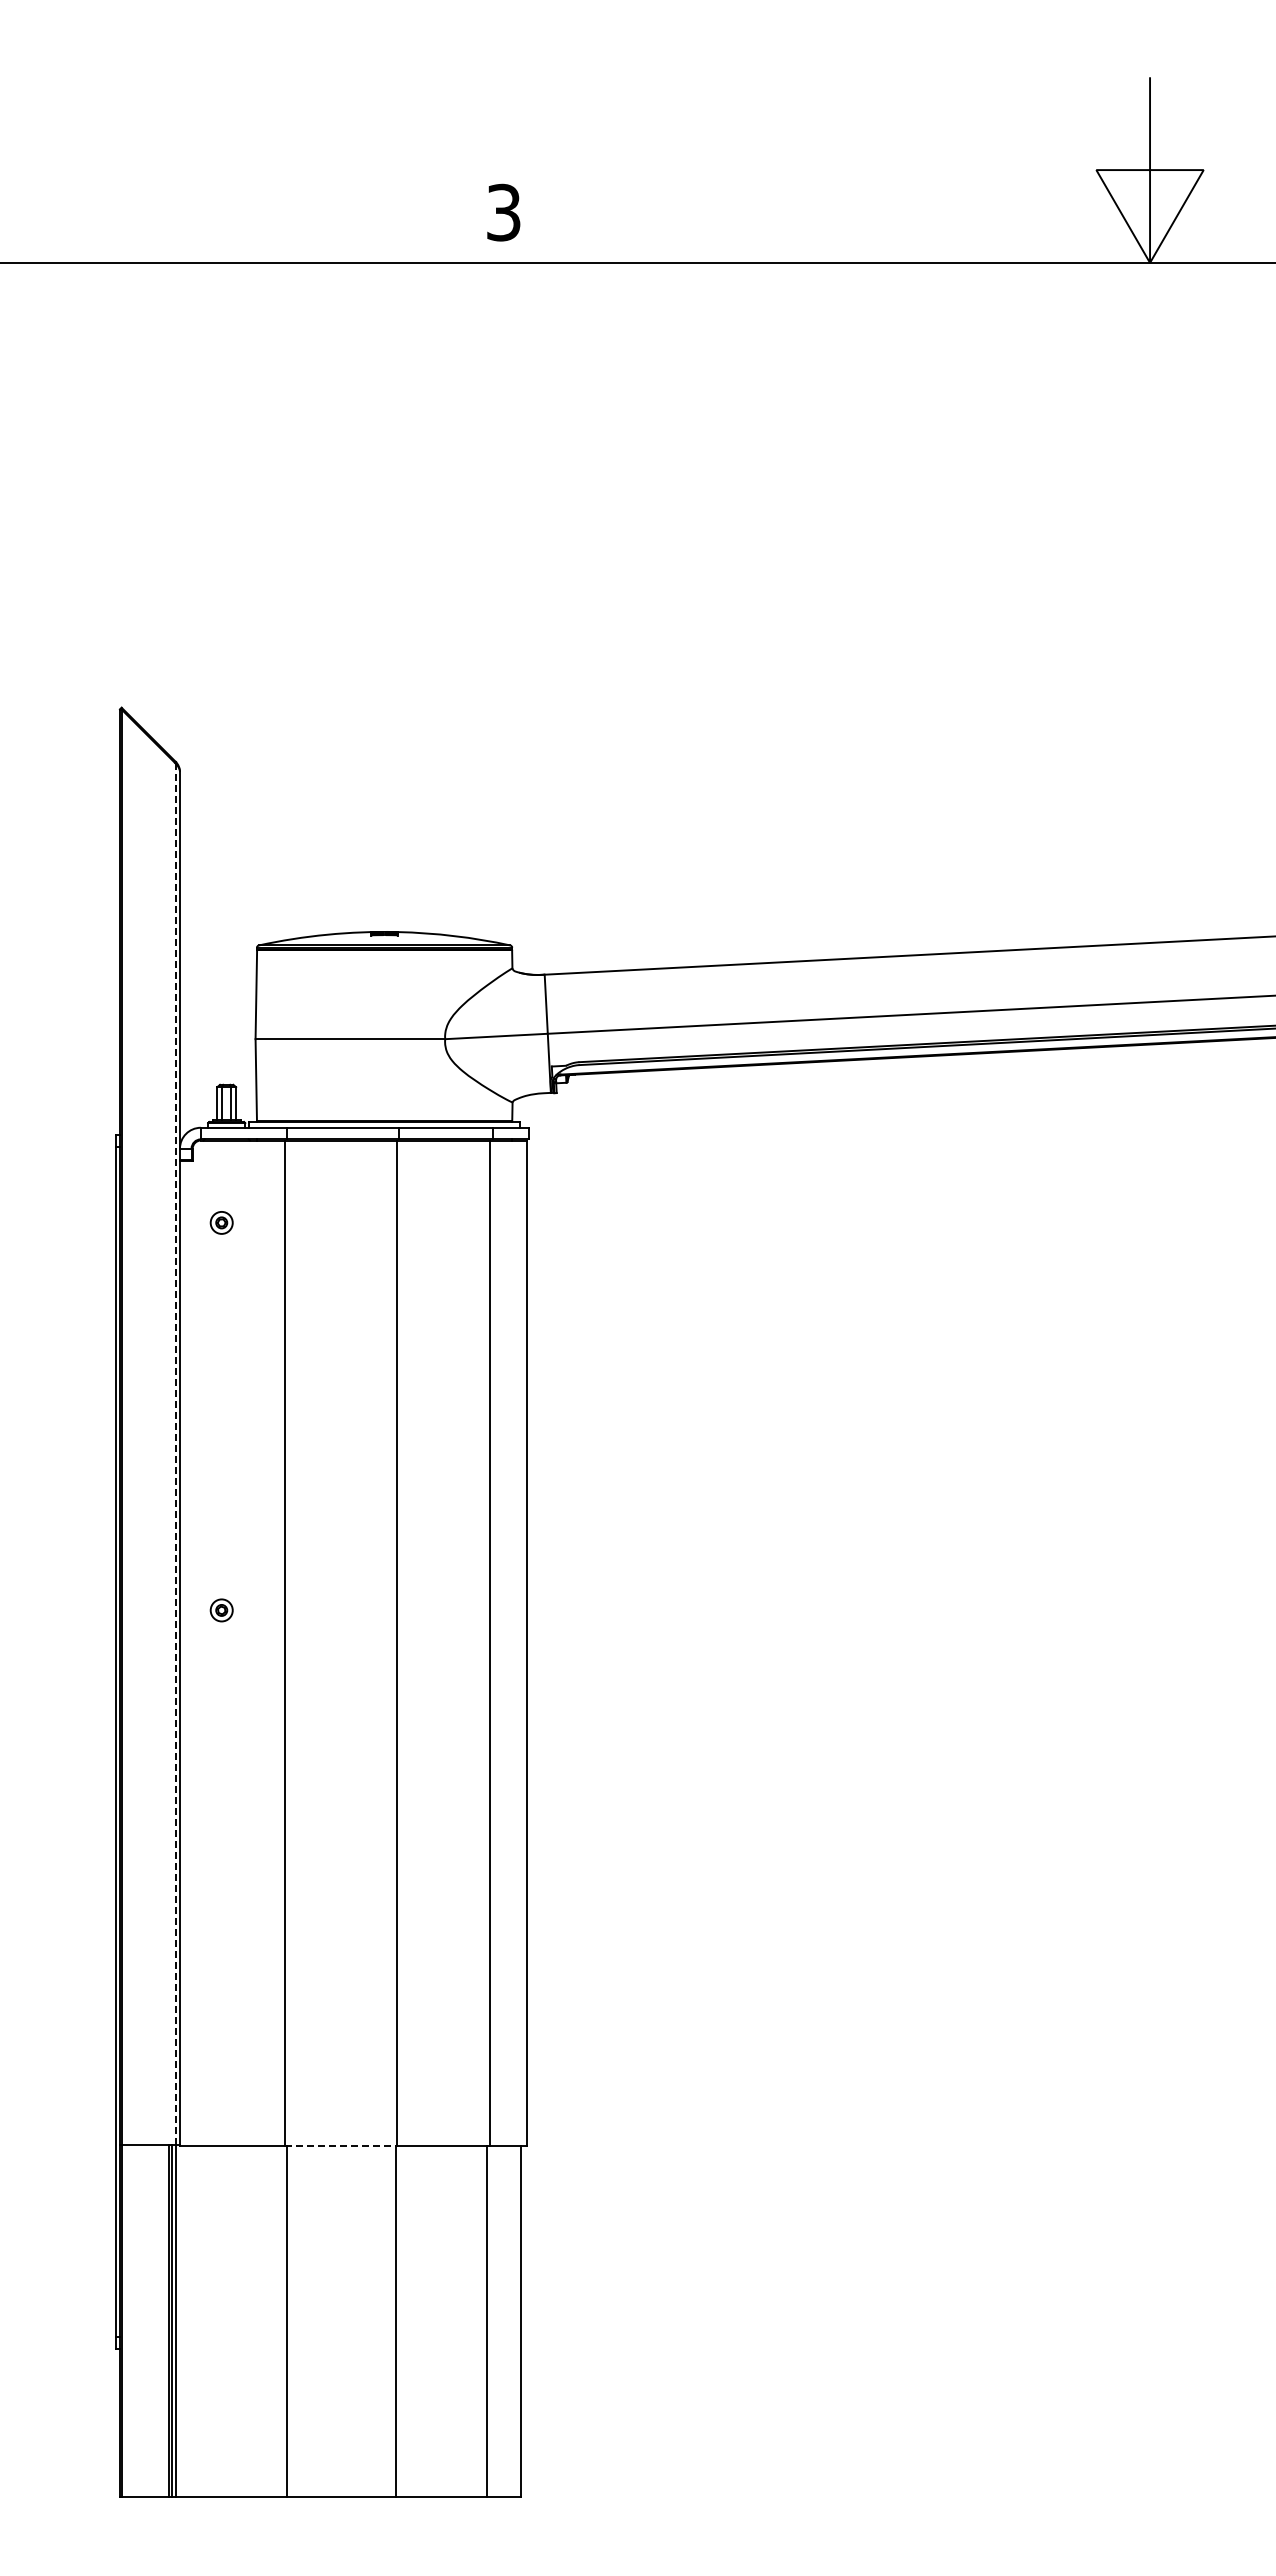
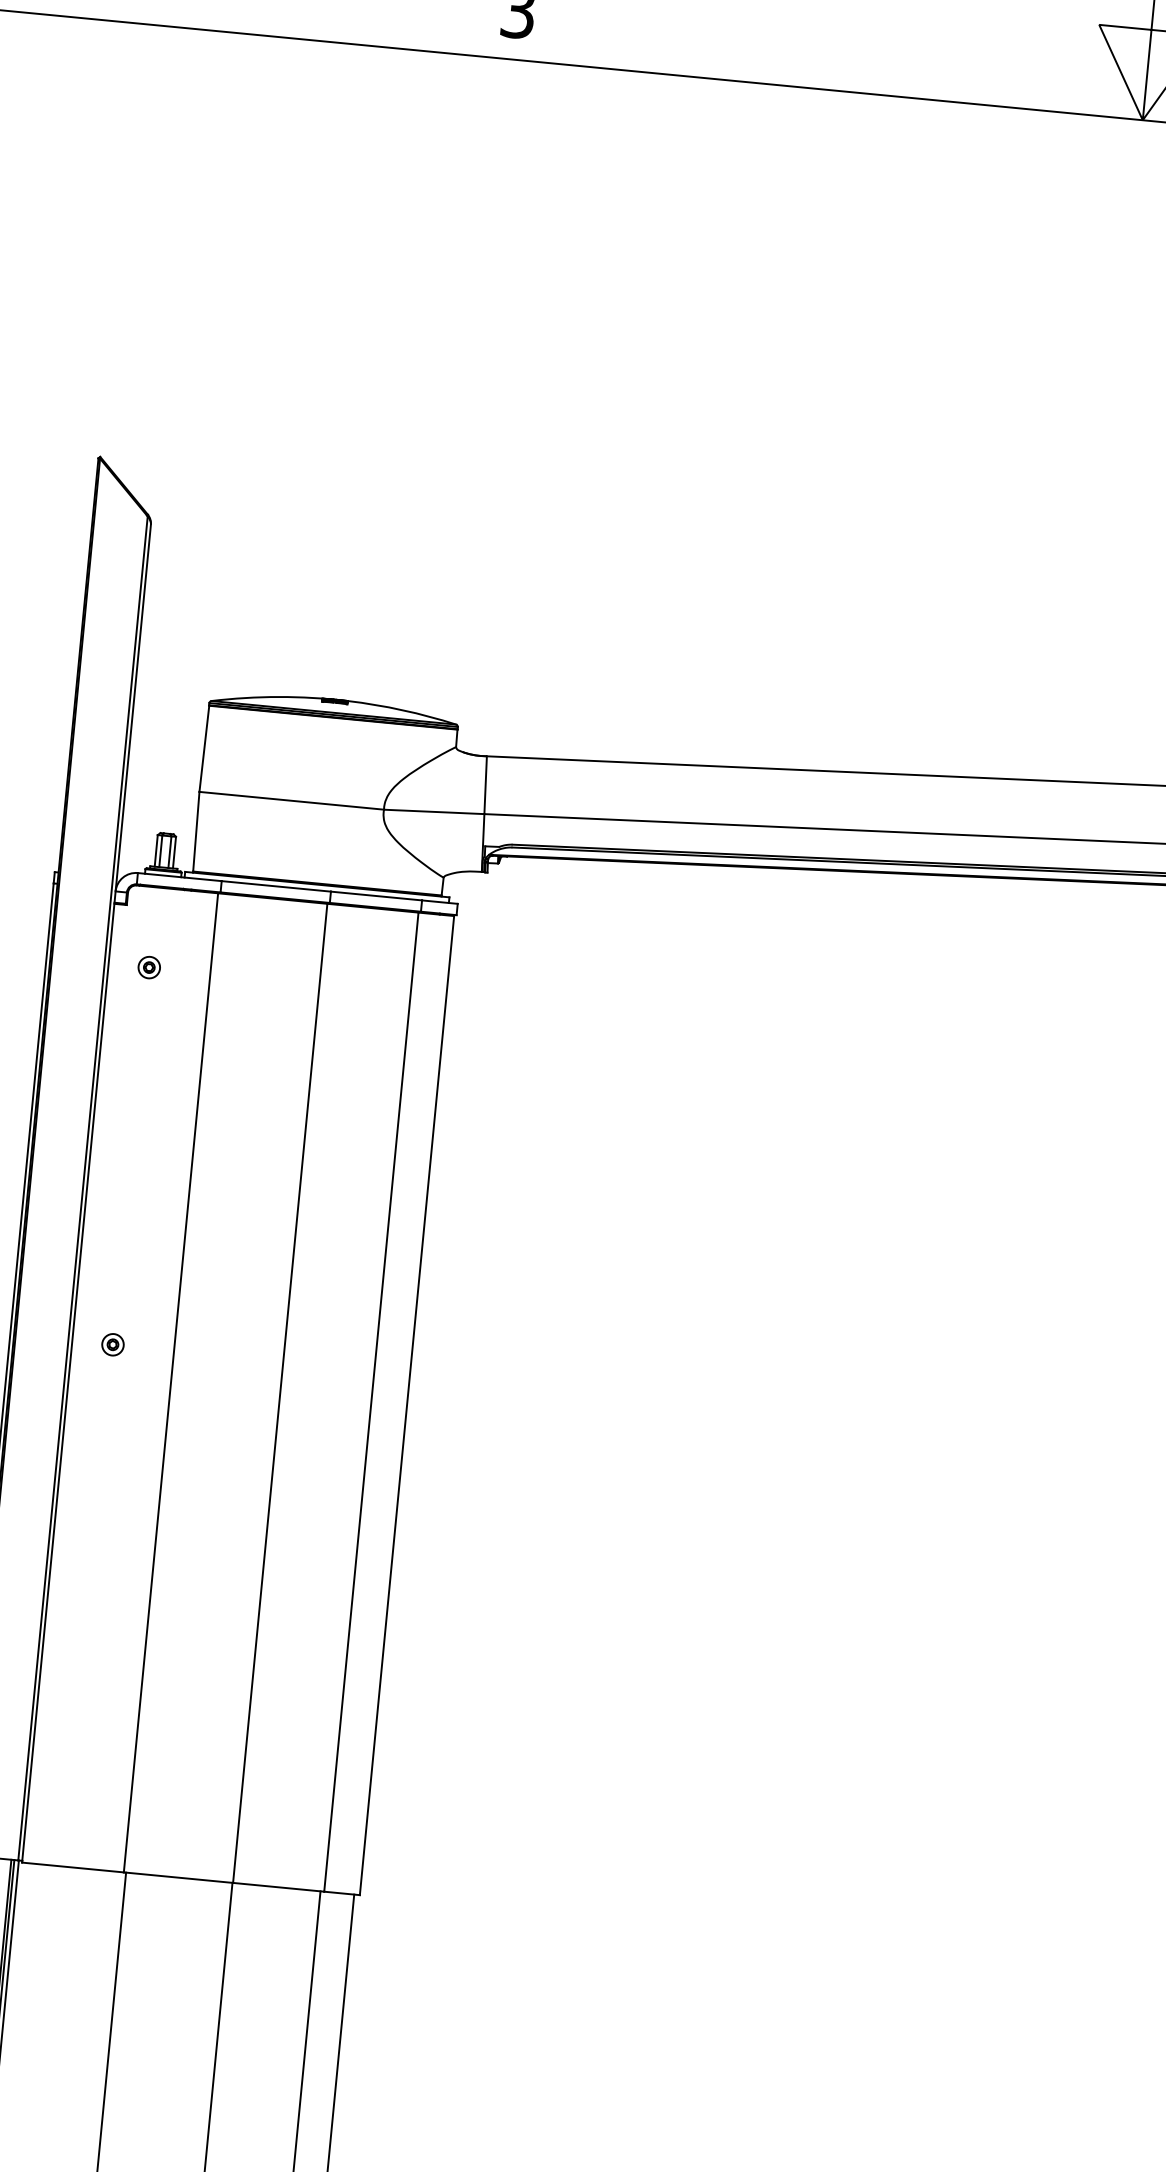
line: (175, 1453) -> (82, 1187), dashed -> solid
line: (341, 2146) -> (179, 1877), dashed -> solid

